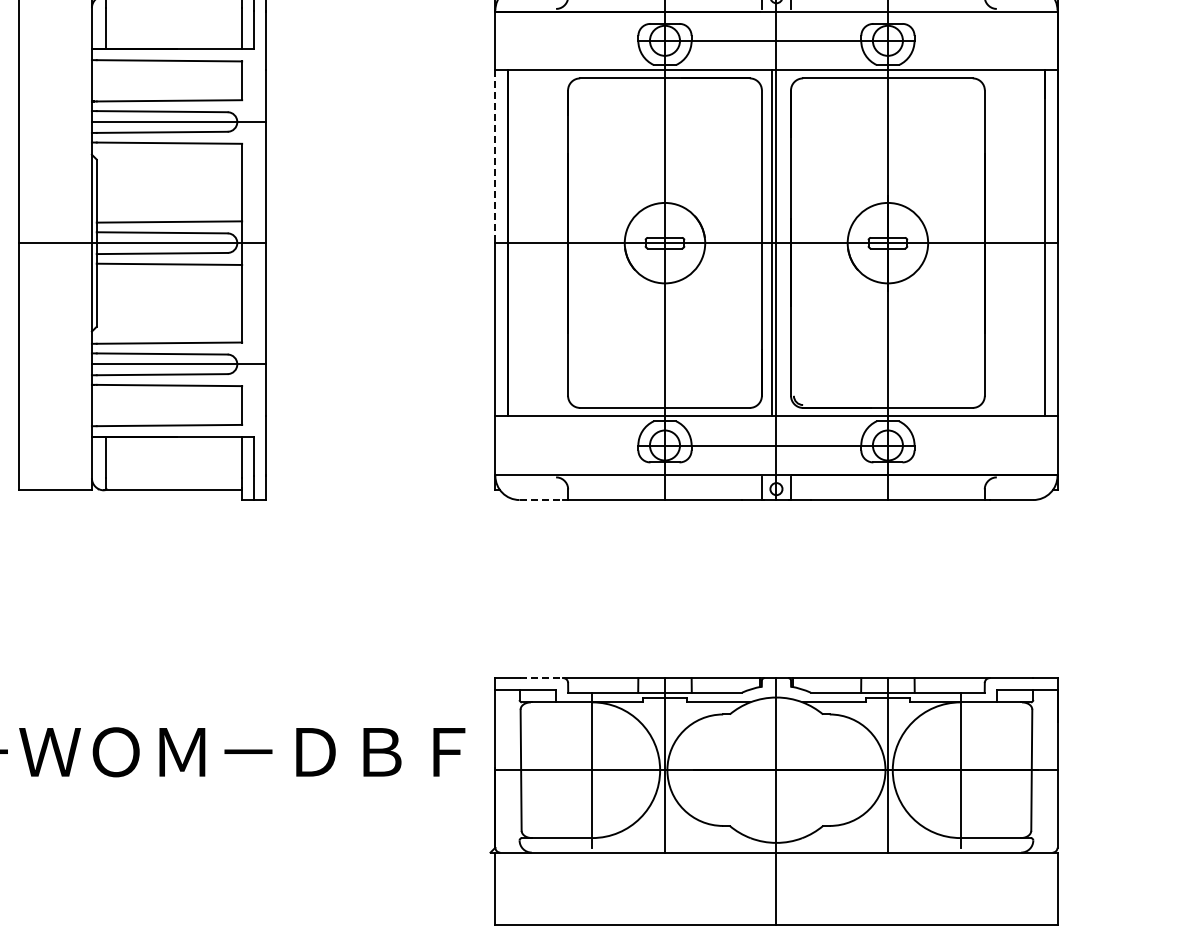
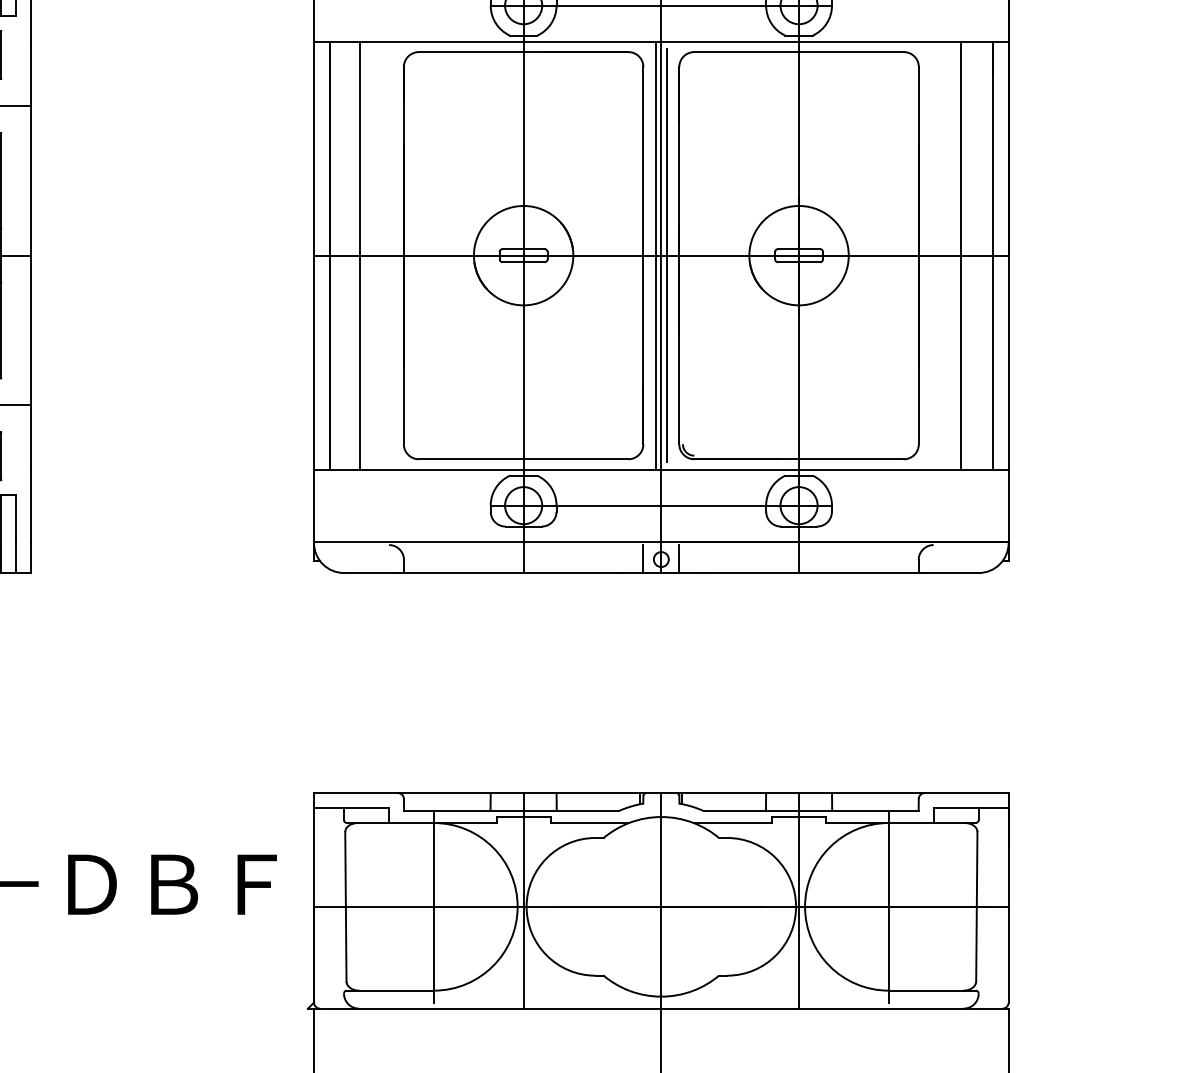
line: (495, 156) -> (314, 148), dashed -> solid
line: (532, 242) -> (359, 254), added
line: (781, 242) -> (667, 254), added
line: (1019, 242) -> (961, 254), added
line: (541, 500) -> (371, 573), dashed -> solid
line: (541, 678) -> (371, 793), dashed -> solid

